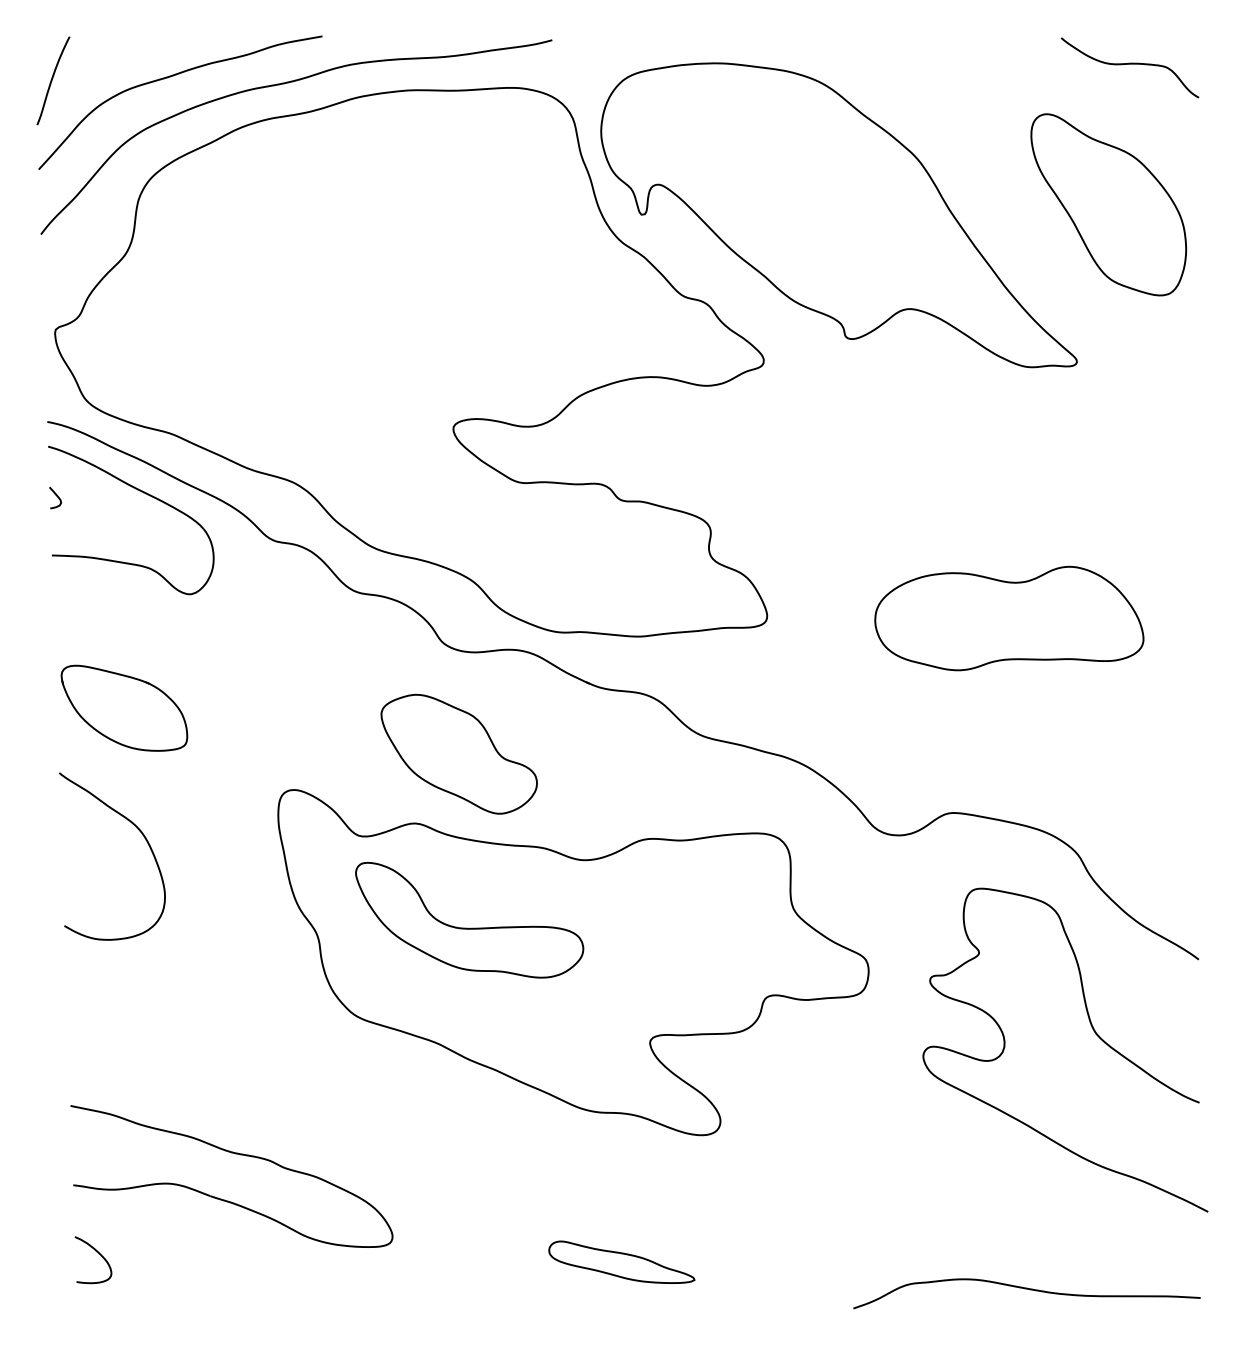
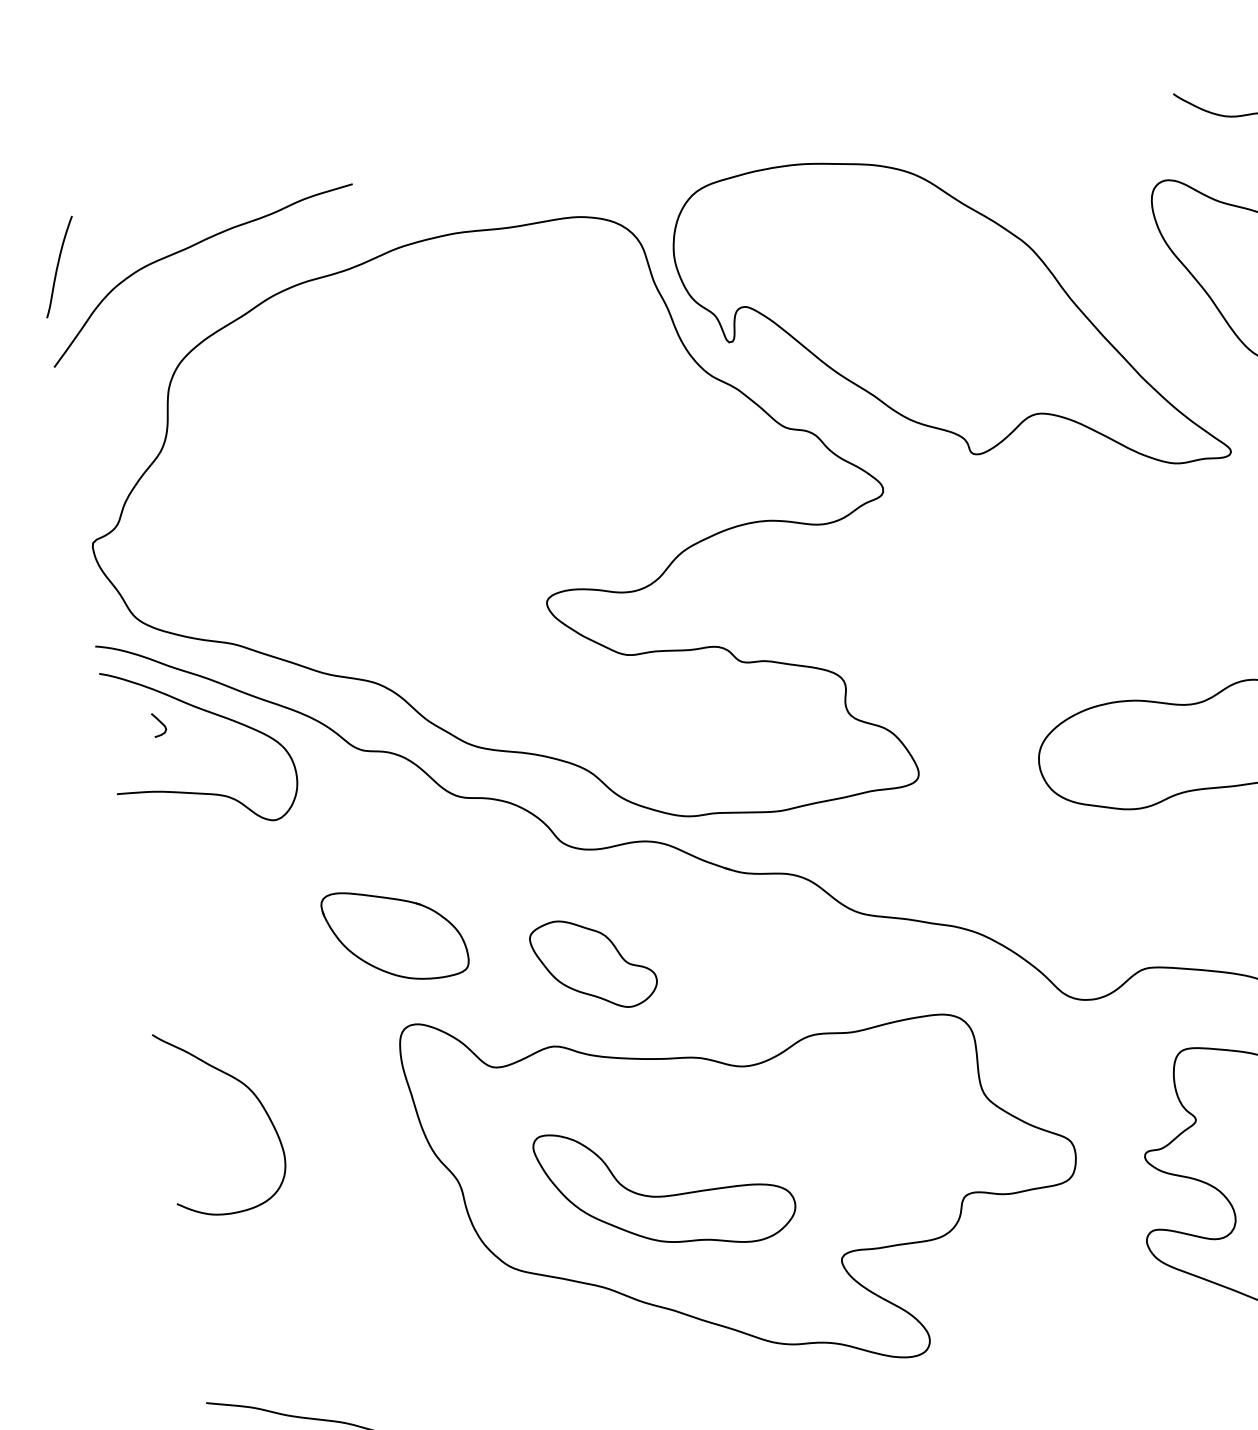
curve: (284, 84) -> (316, 242), removed
curve: (56, 496) -> (160, 723), moved
part: (124, 707) -> (395, 933), moved
part: (458, 753) -> (593, 963), size x0.7
part: (469, 927) -> (666, 1194), moved

